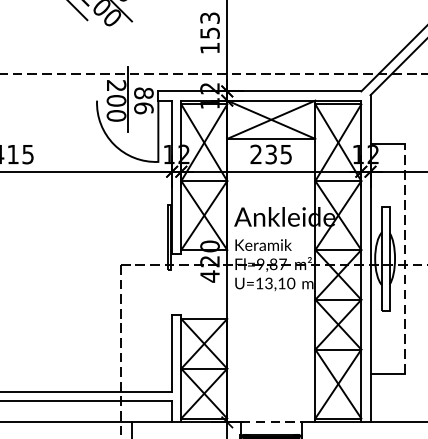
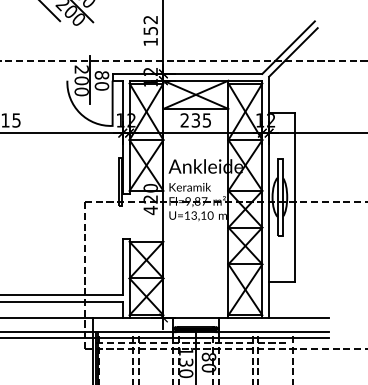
text: (209, 17) -> (150, 19), 153 -> 152
text: (144, 108) -> (102, 86), 86 -> 80
line: (404, 258) -> (294, 197), dashed -> solid
line: (270, 422) -> (195, 318), dashed -> solid

